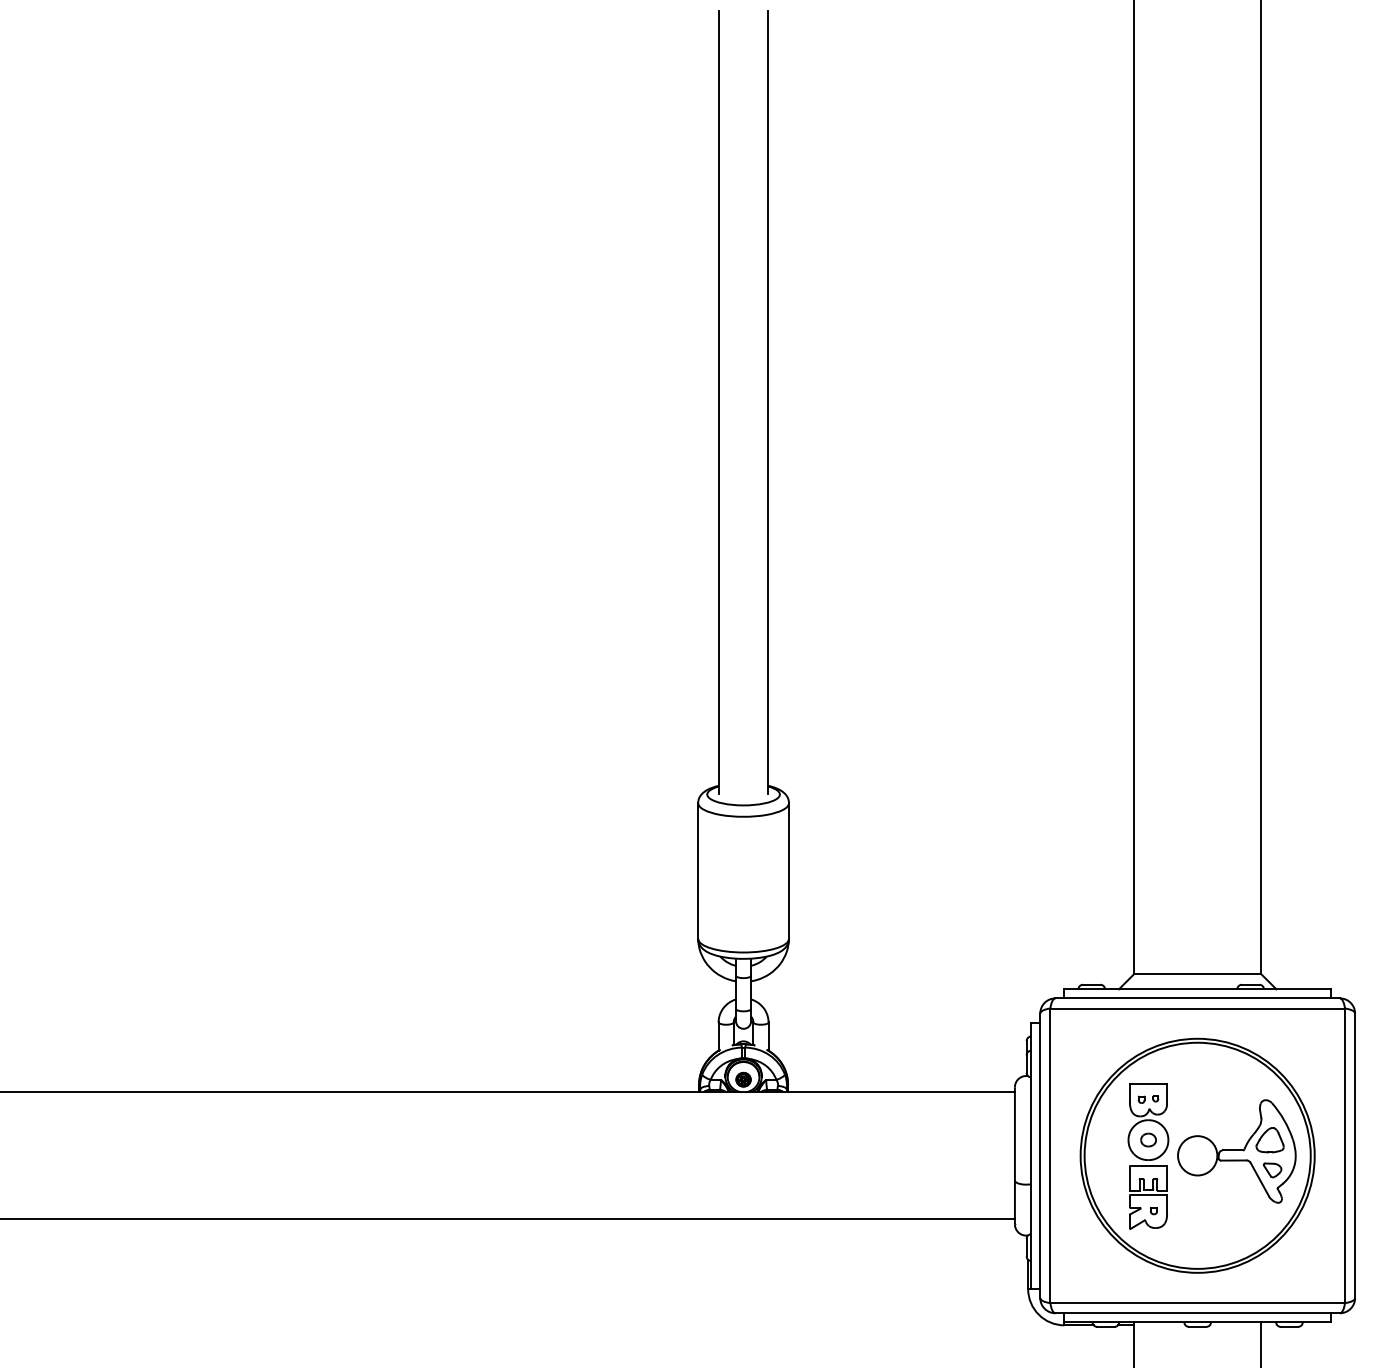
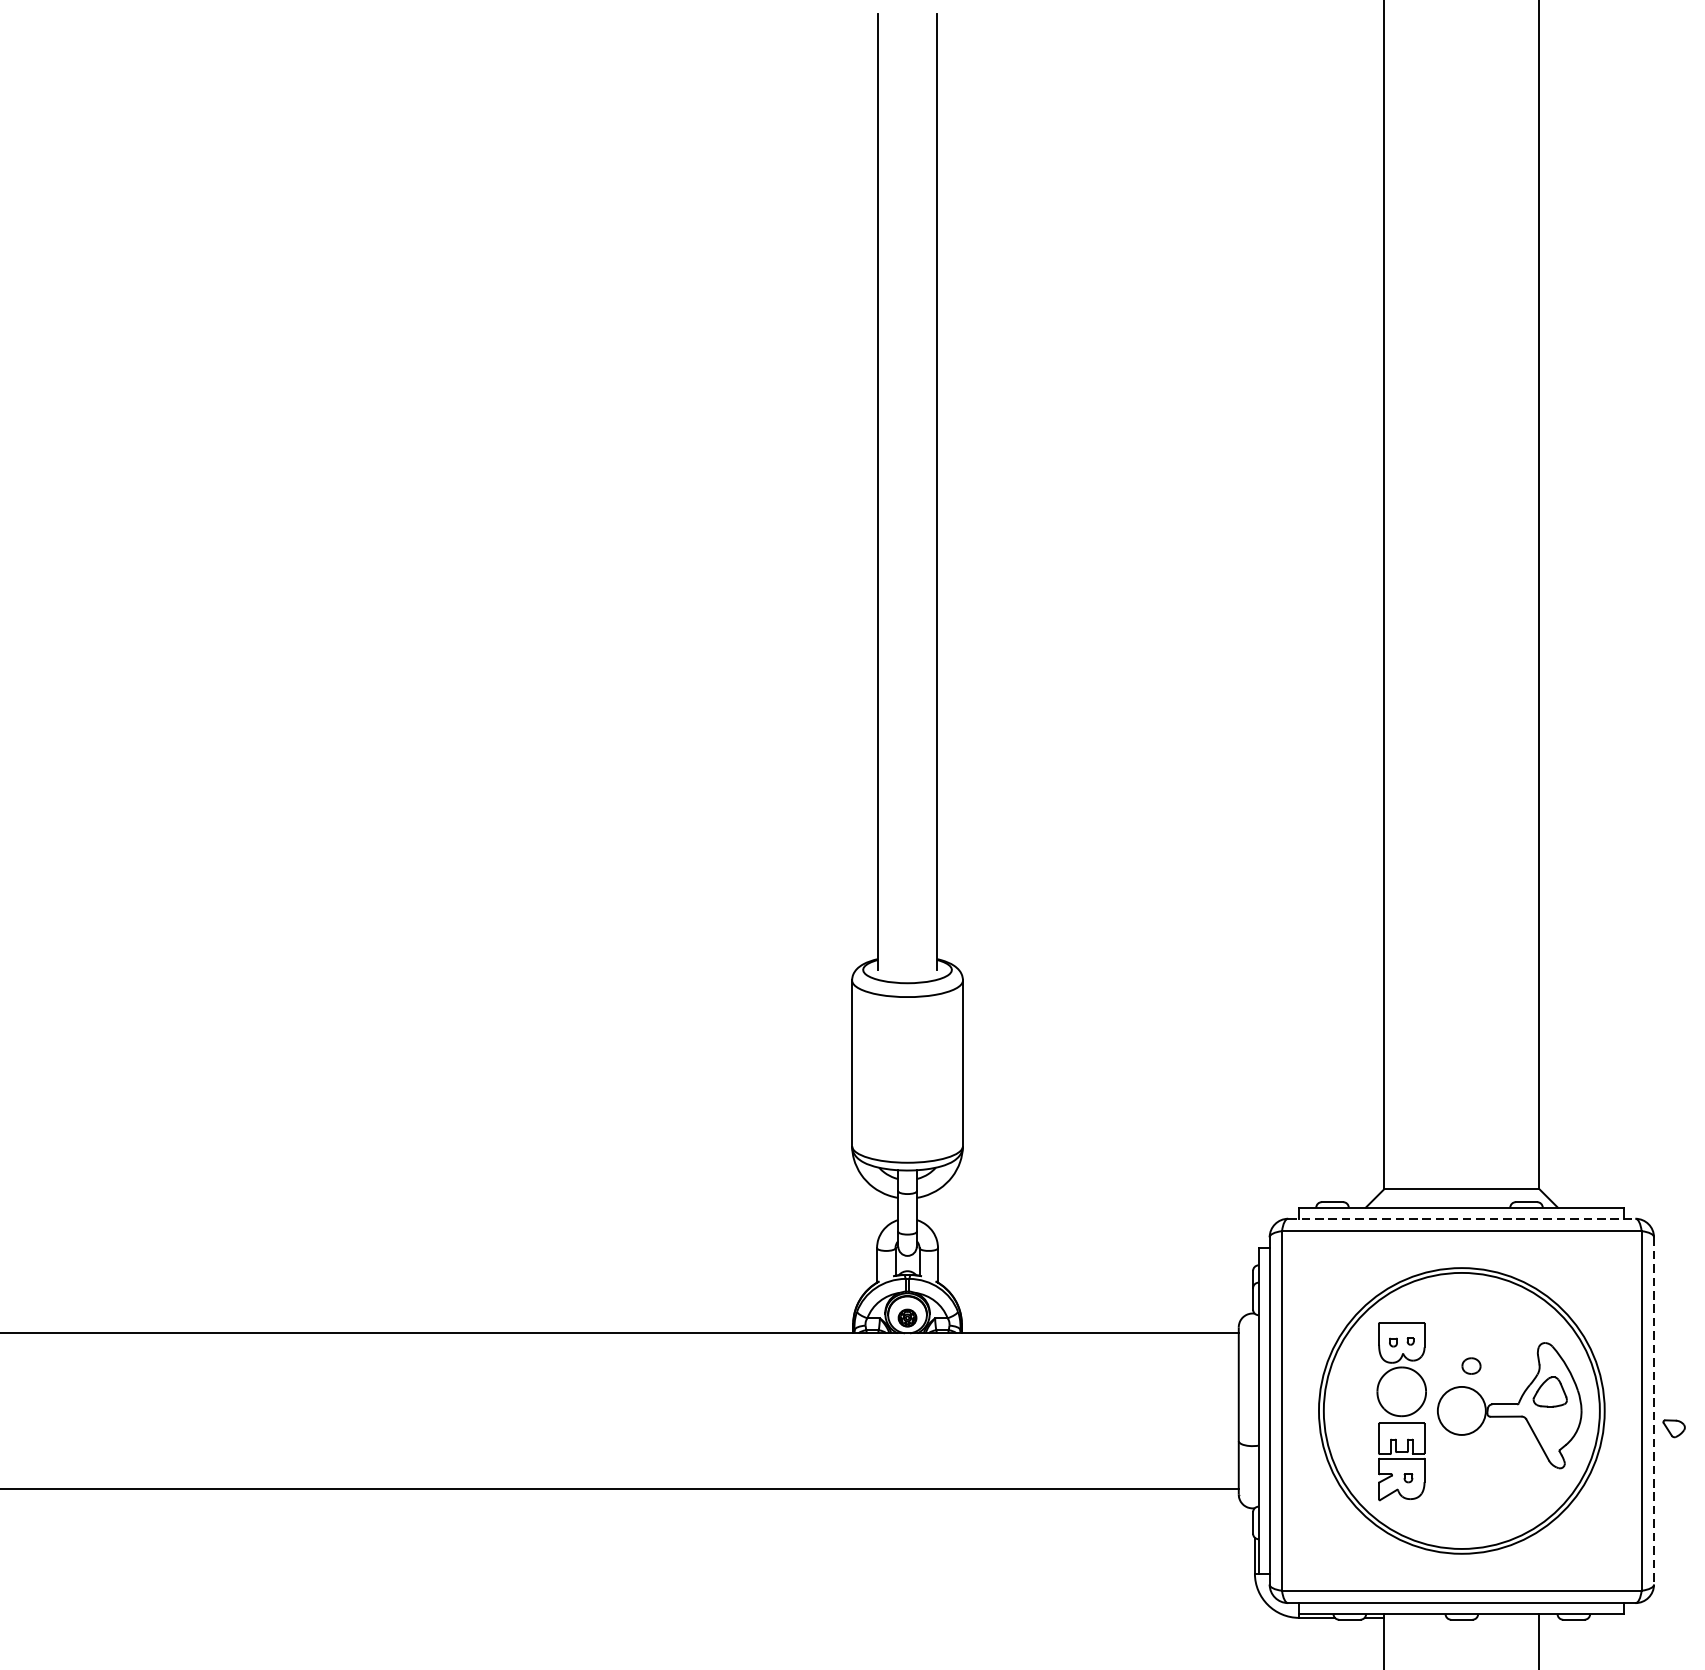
line: (1198, 998) -> (1462, 1218), solid -> dashed
part: (1148, 1139) -> (1471, 1365), moved
line: (1355, 1156) -> (1654, 1411), solid -> dashed
part: (1272, 1170) -> (1674, 1428), moved

